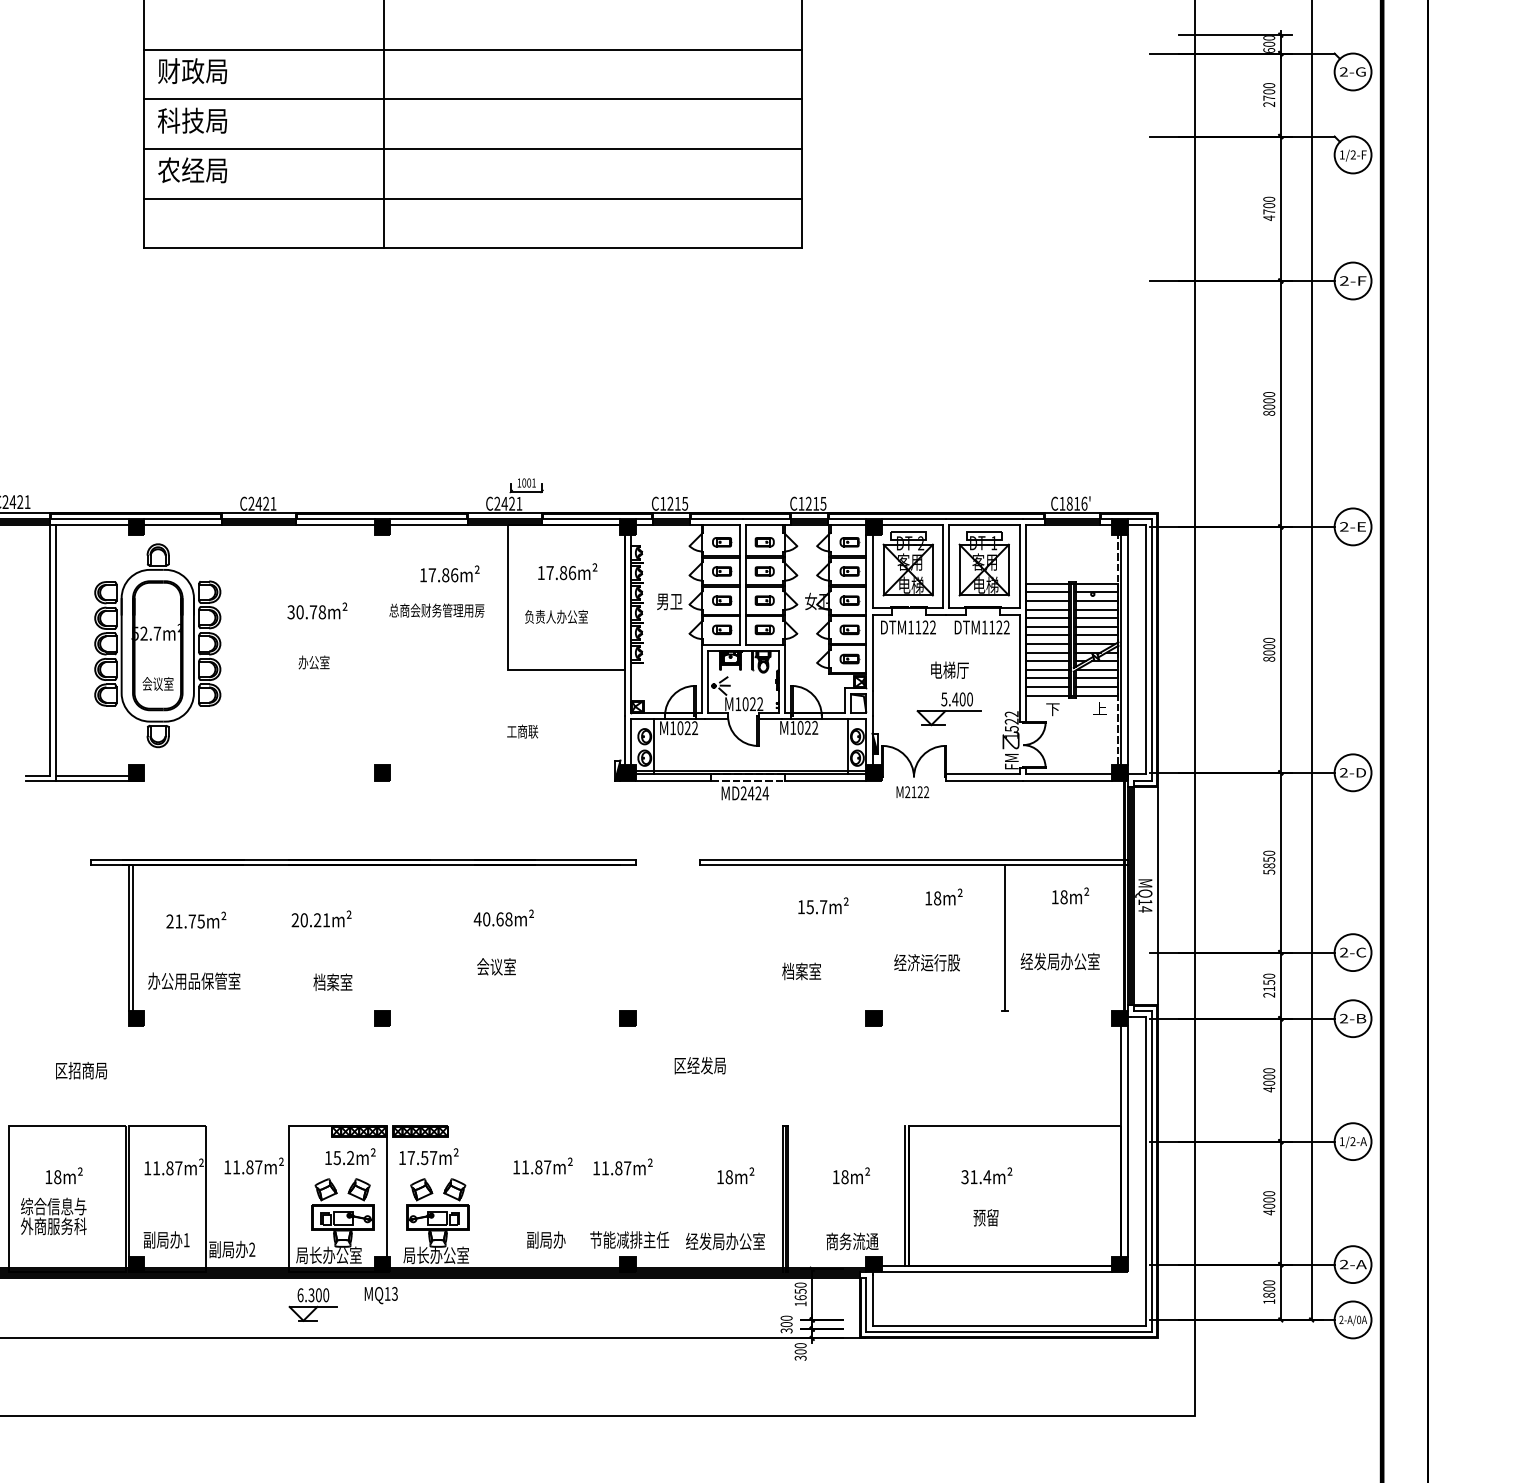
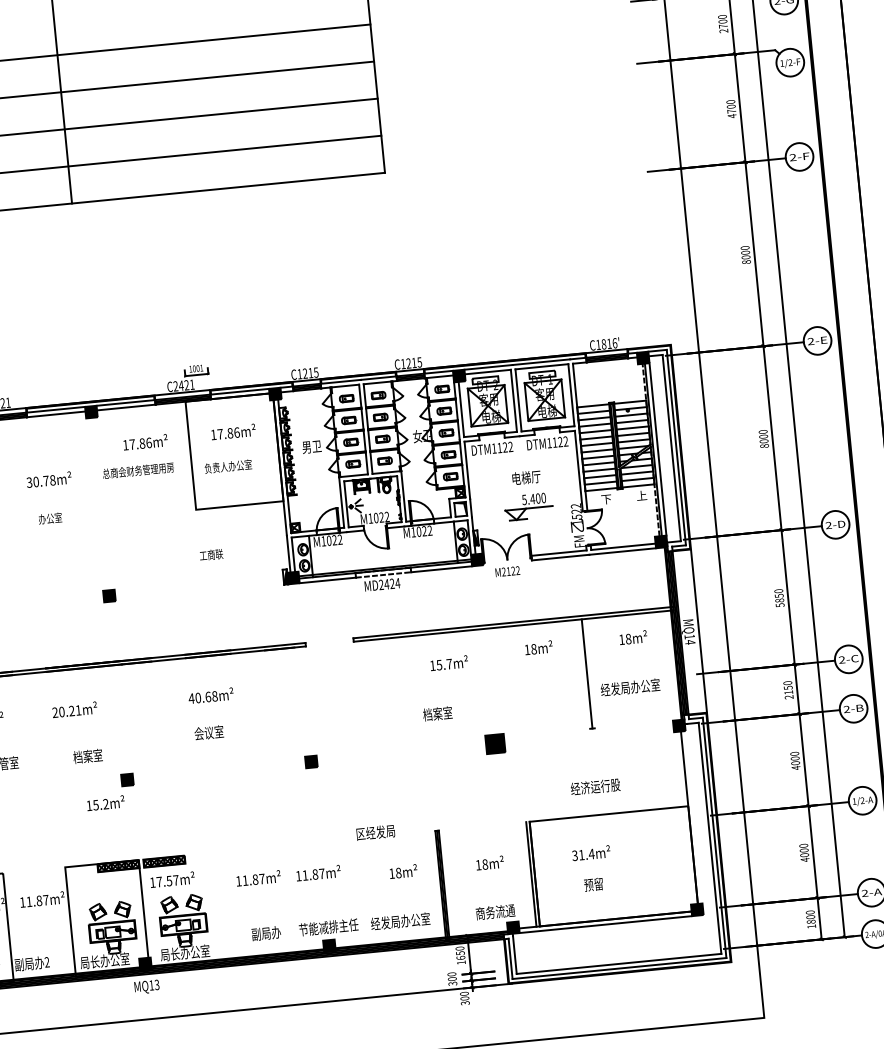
text: (926, 962) -> (595, 786), moved
part: (873, 1018) -> (494, 743), size x1.6
text: (699, 1065) -> (375, 832), moved
line: (1127, 1141) -> (693, 817), removed
text: (350, 1156) -> (105, 803), moved
part: (312, 1304) -> (96, 998), removed

